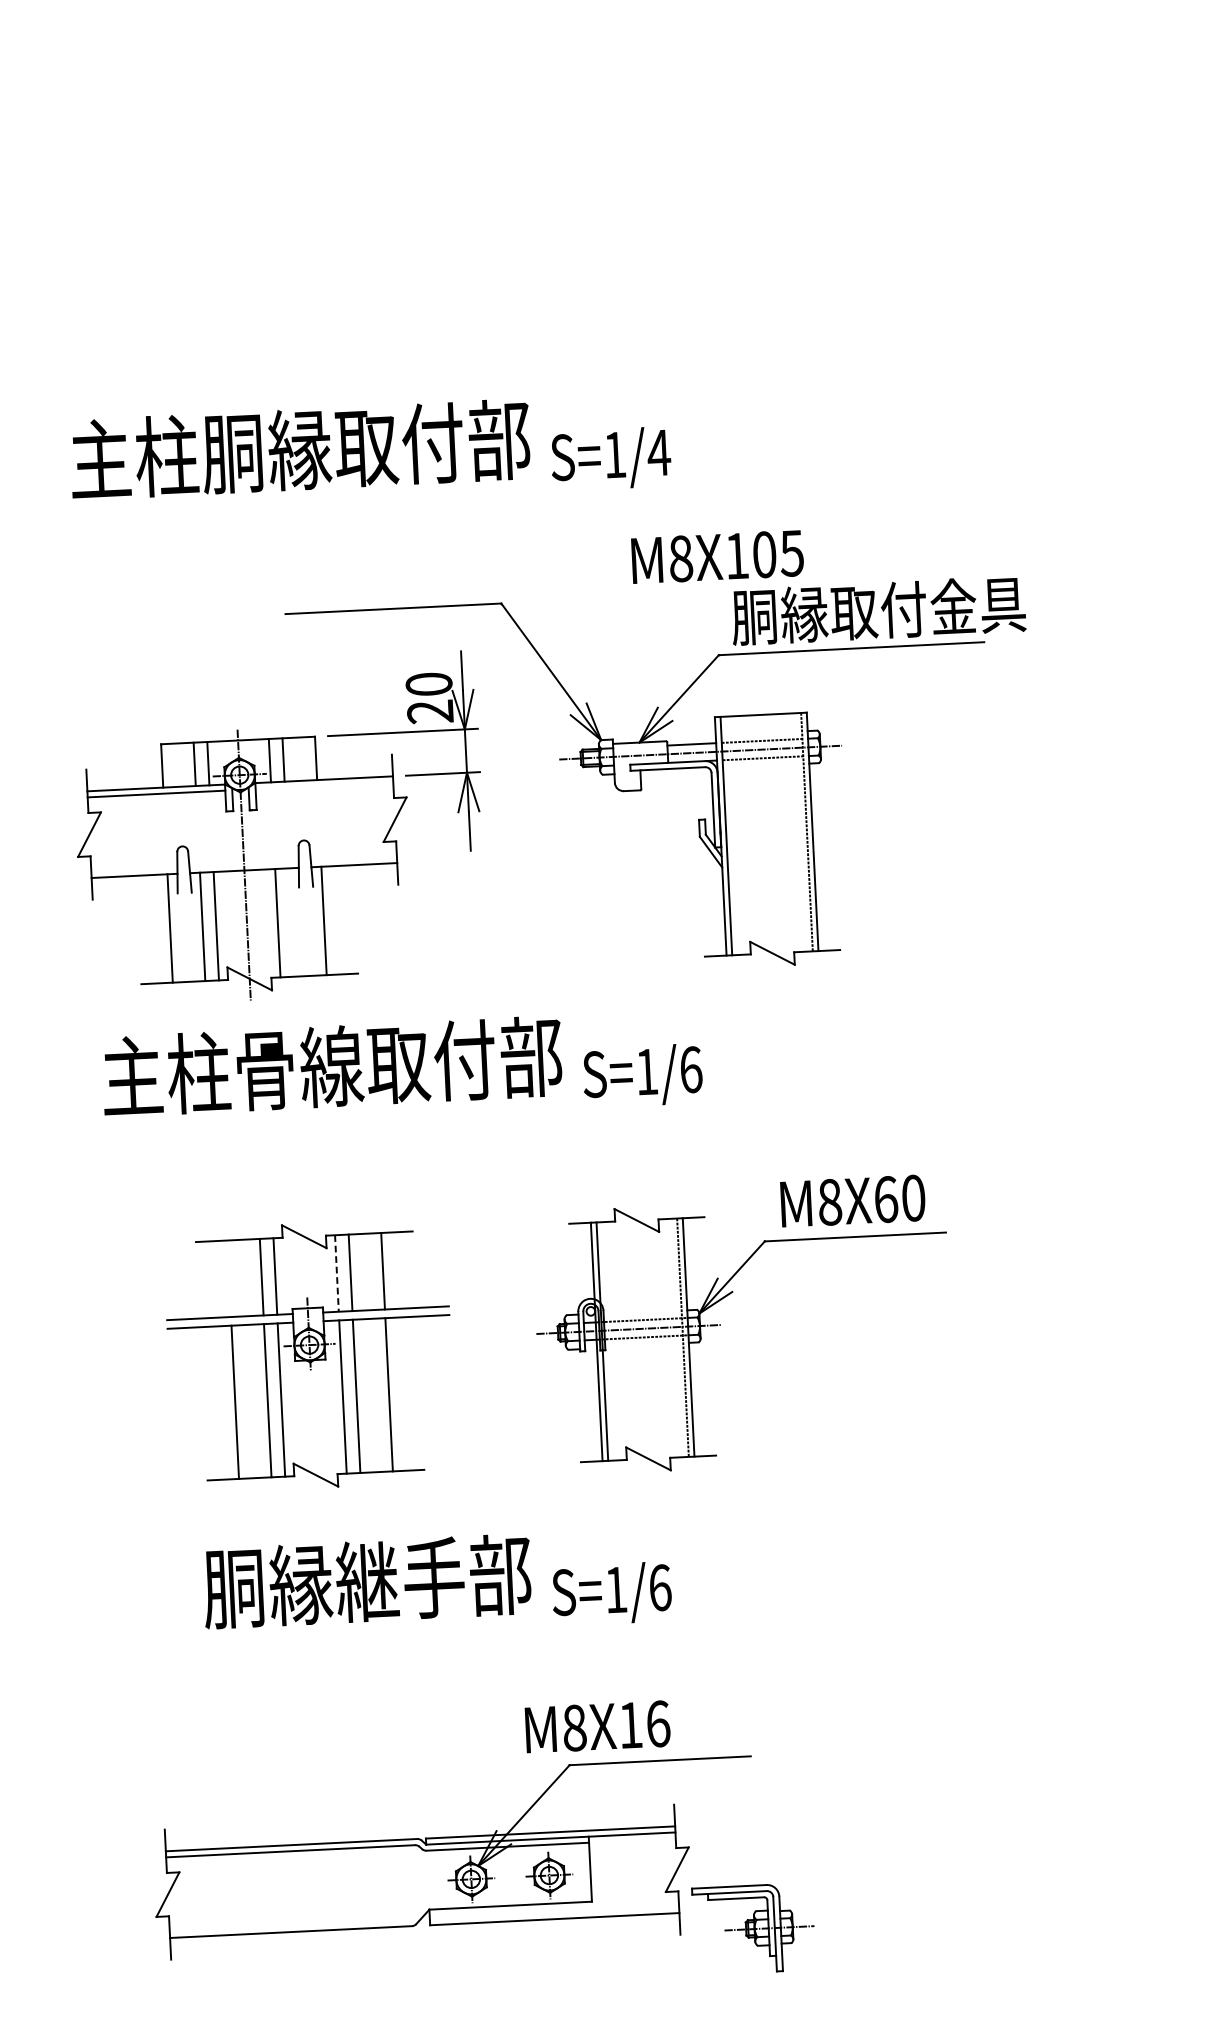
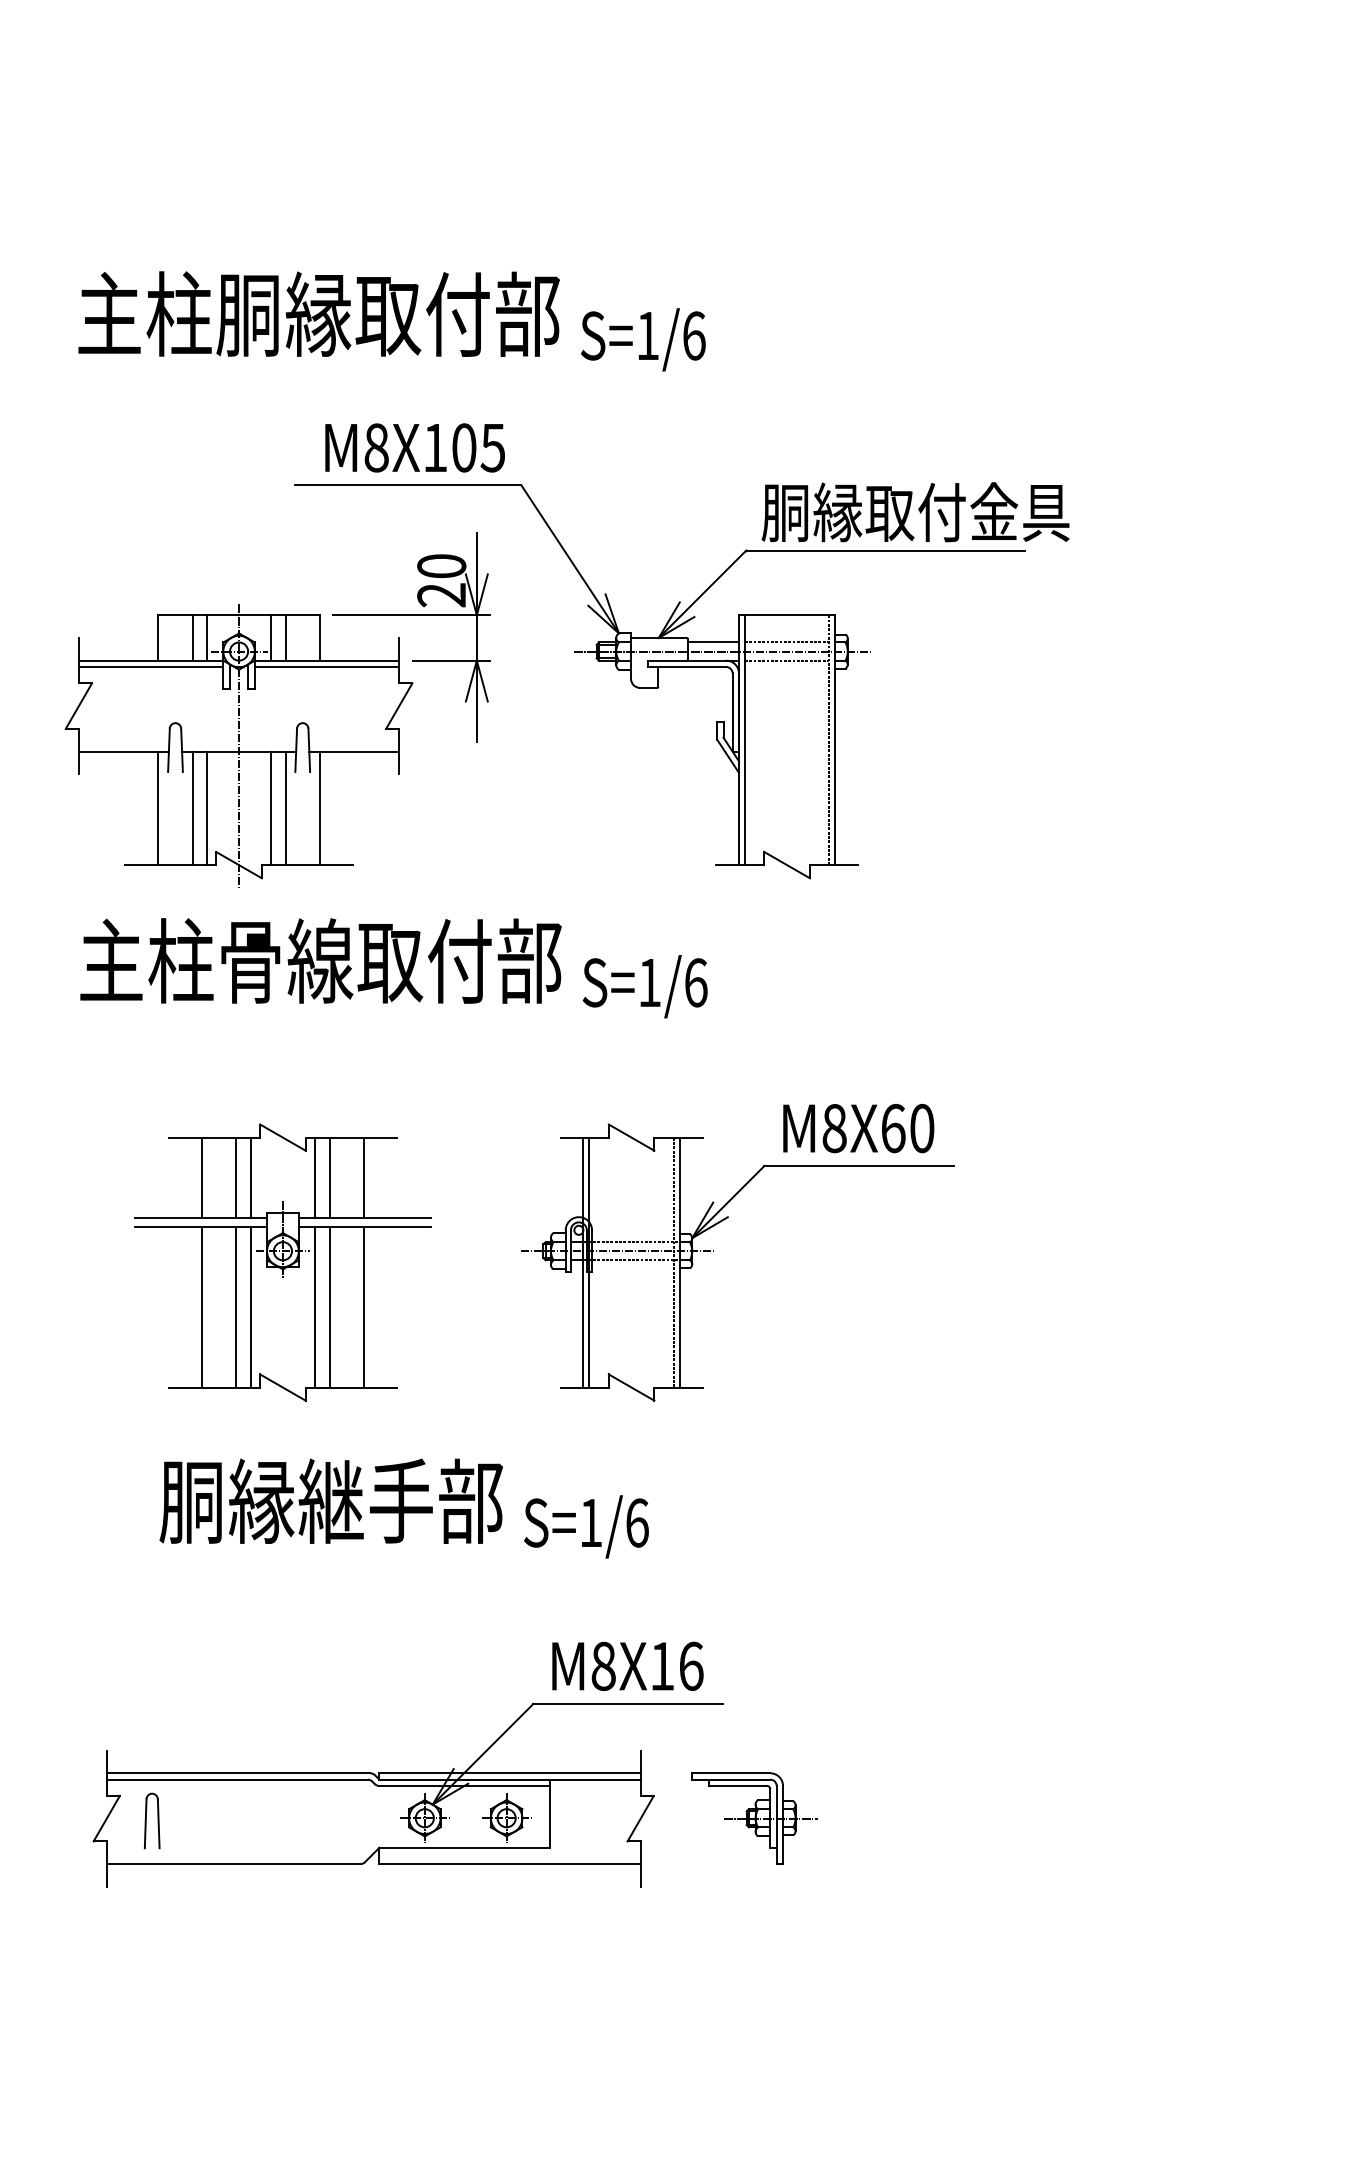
text: (658, 452) -> (693, 335), S=1/4 -> S=1/6
text: (717, 556) -> (414, 447), moved
line: (324, 786) -> (327, 667), added
line: (291, 922) -> (285, 808), added
line: (337, 1274) -> (315, 1178), dashed -> solid
line: (229, 1278) -> (202, 1177), added
text: (597, 1726) -> (627, 1665), moved
part: (210, 1894) -> (151, 1820), added
part: (753, 1928) -> (754, 1818), moved

